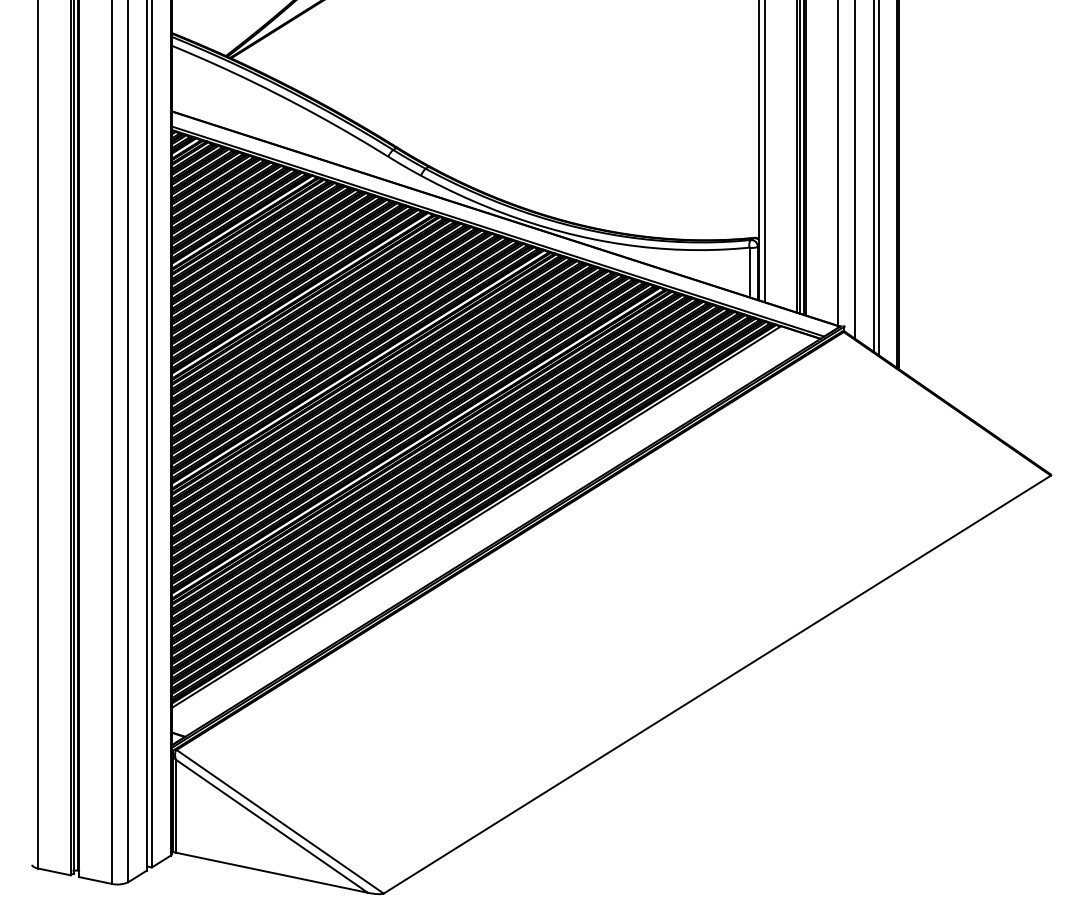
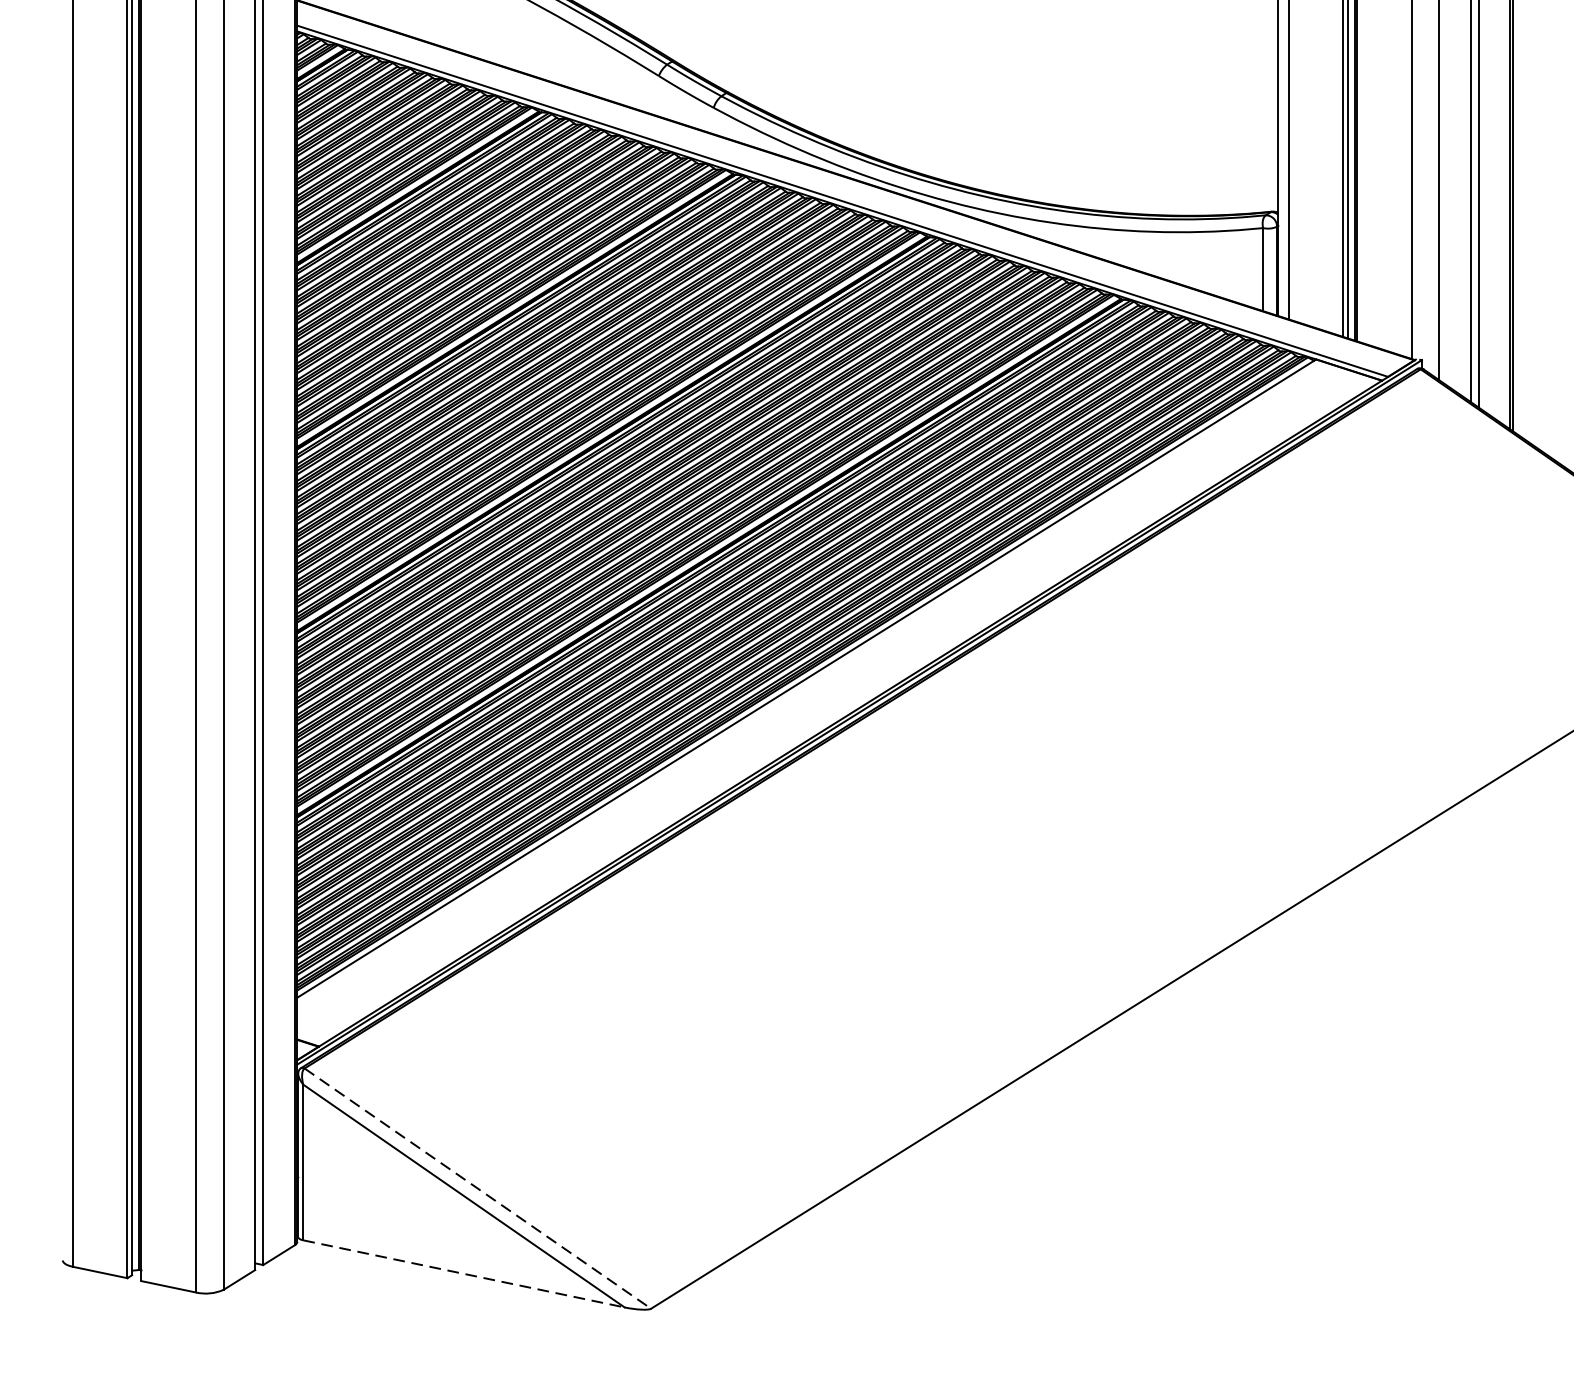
line: (280, 822) -> (478, 1189), solid -> dashed
line: (272, 872) -> (465, 1273), solid -> dashed

